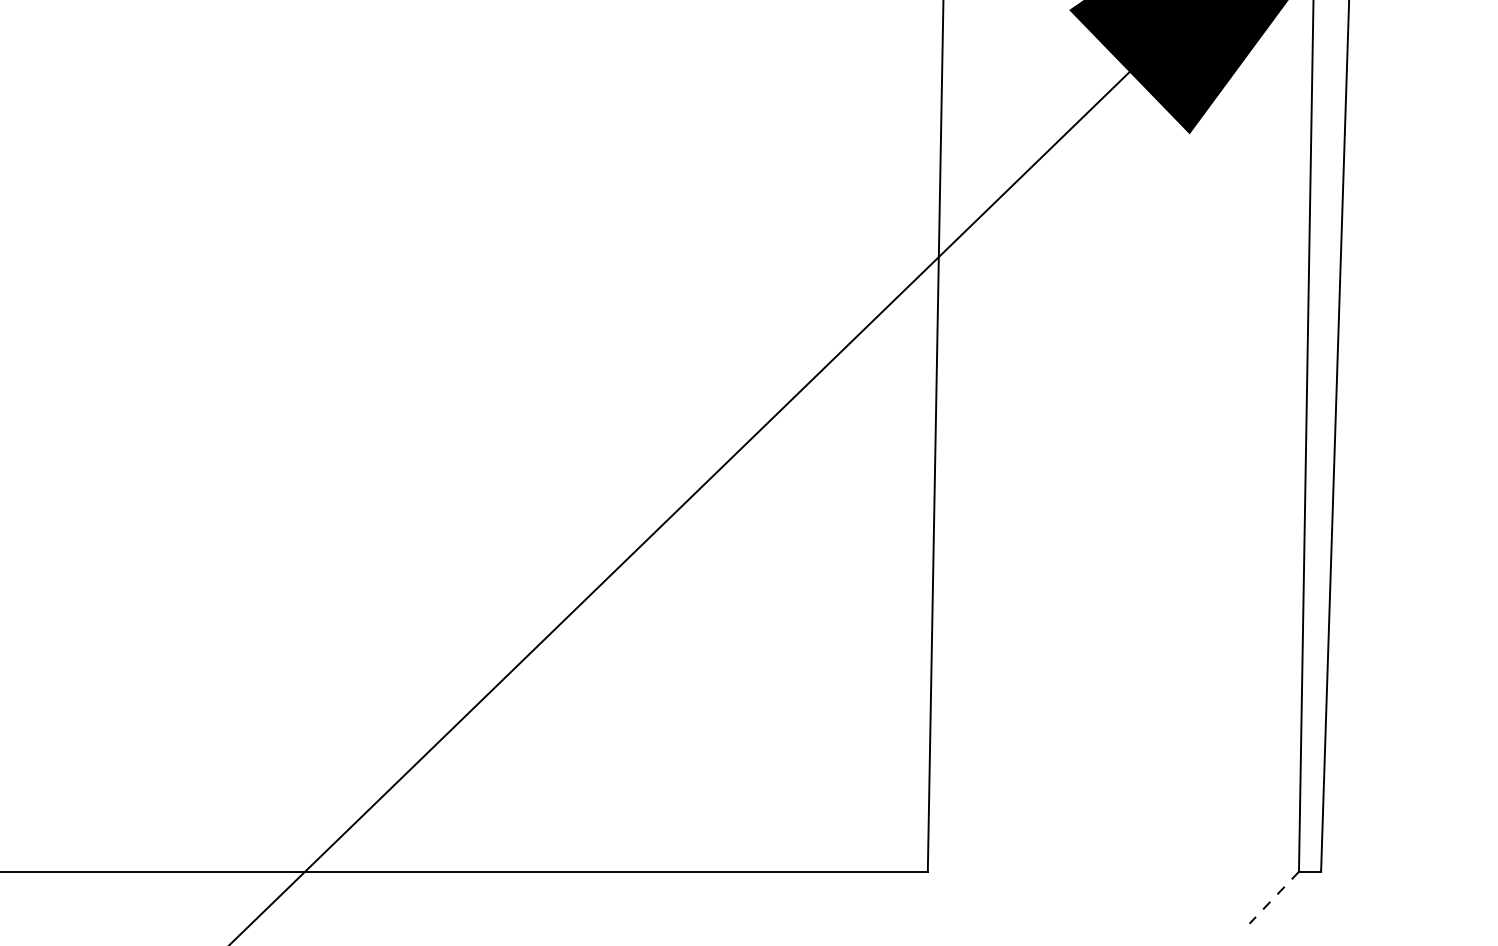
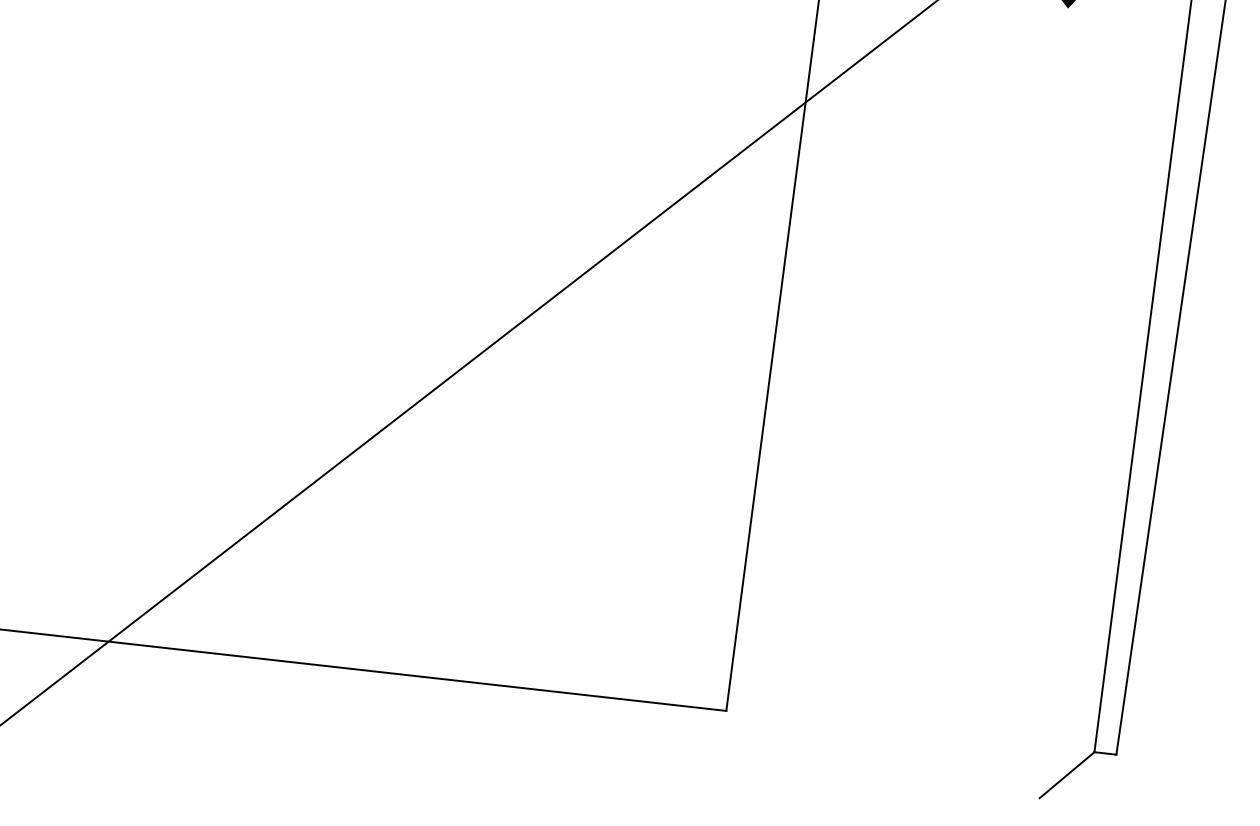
line: (1274, 897) -> (1067, 774), dashed -> solid

